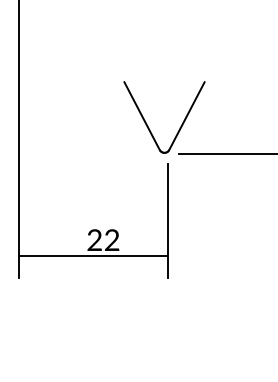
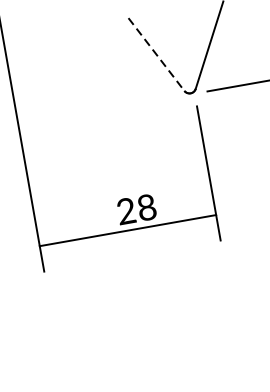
line: (142, 116) -> (157, 54), solid -> dashed
text: (111, 241) -> (146, 209), 22 -> 28

